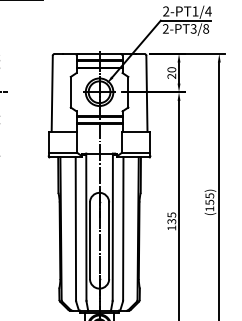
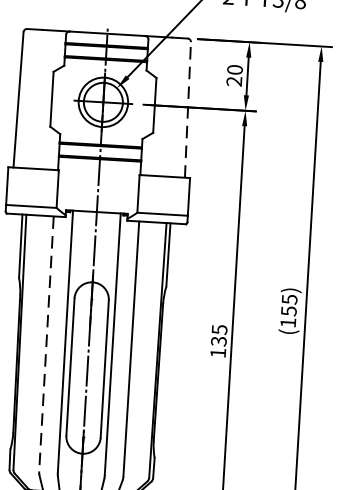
line: (146, 93) -> (187, 109), solid -> dashed
line: (75, 229) -> (45, 345), solid -> dashed

